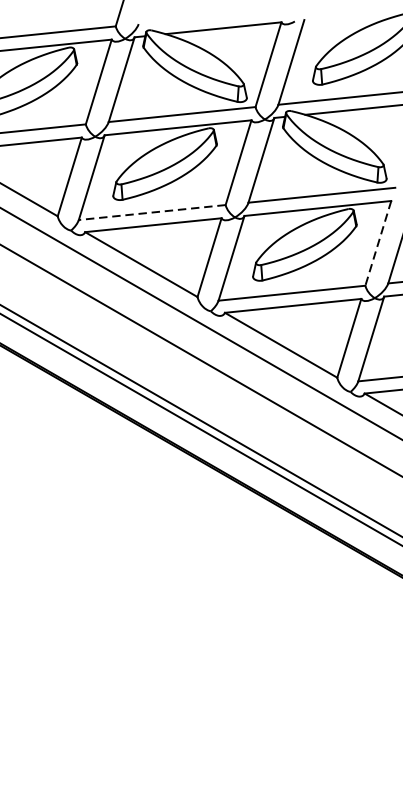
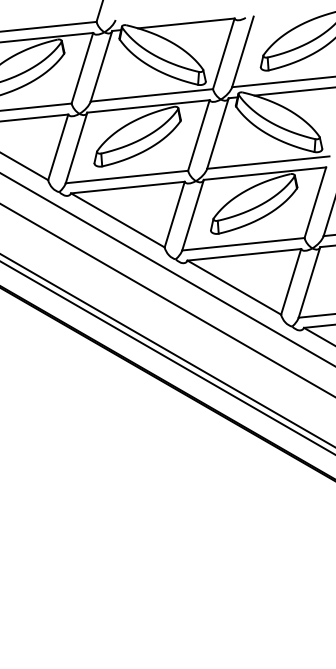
line: (151, 213) -> (126, 177), dashed -> solid
line: (378, 243) -> (315, 202), dashed -> solid

